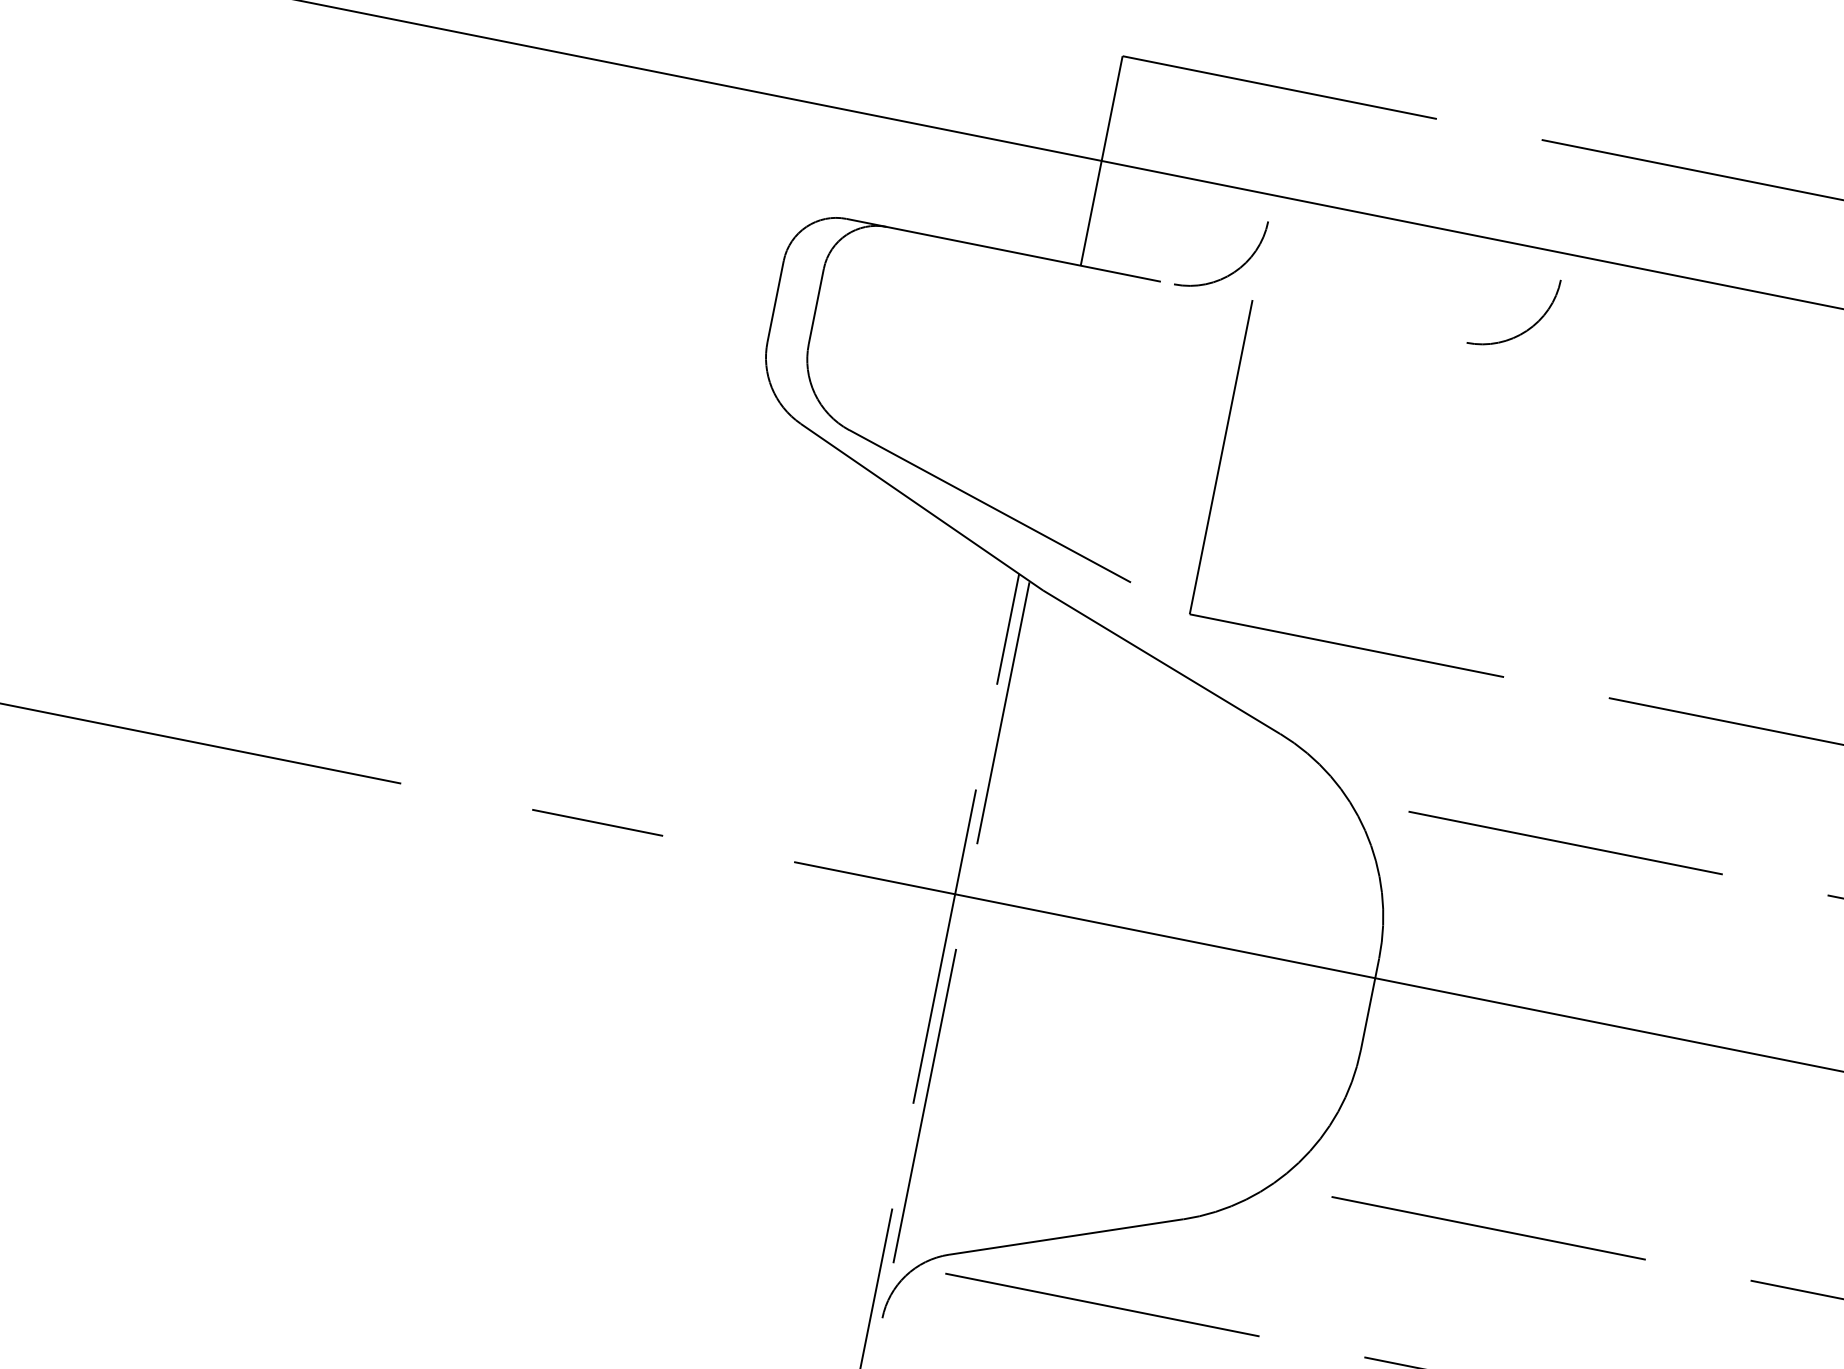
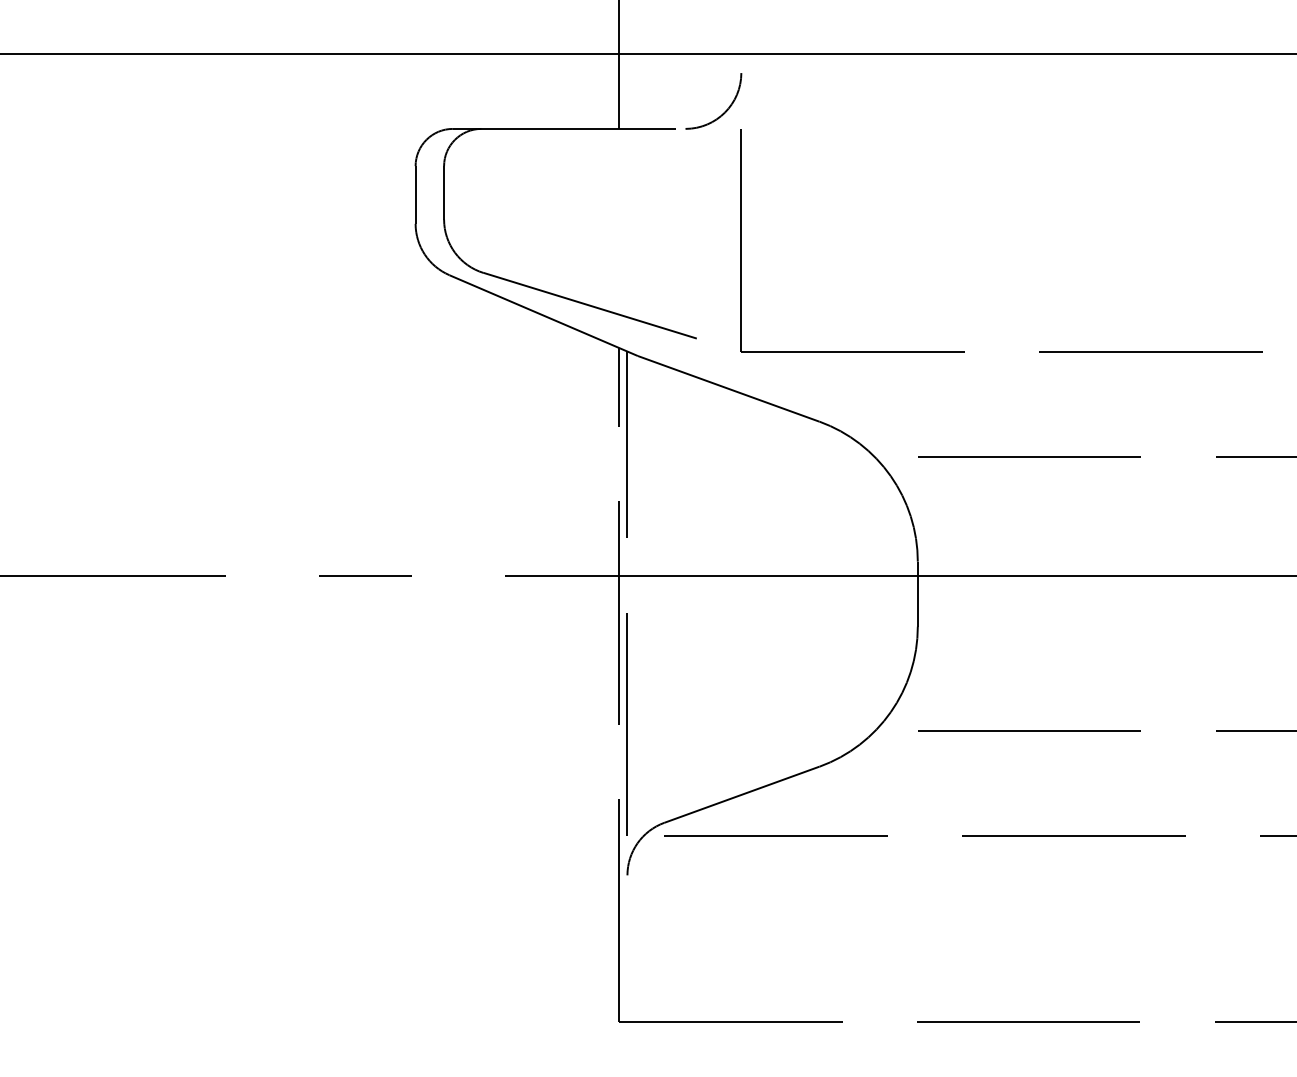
arc: (1526, 329) -> (932, 111), removed

